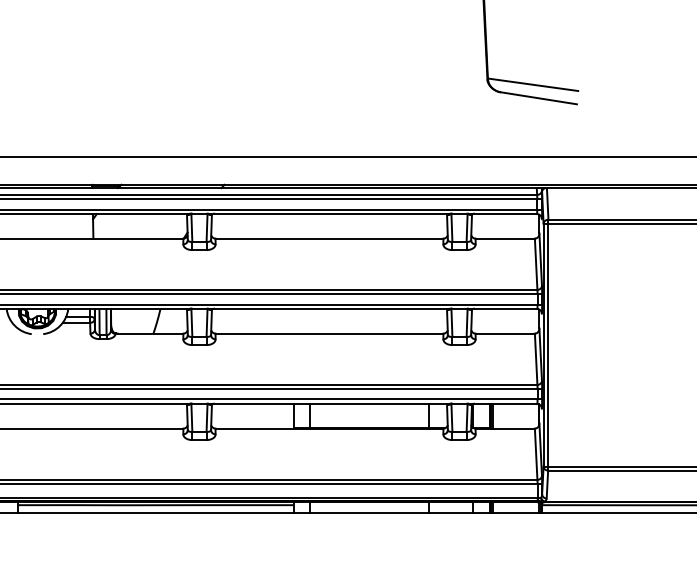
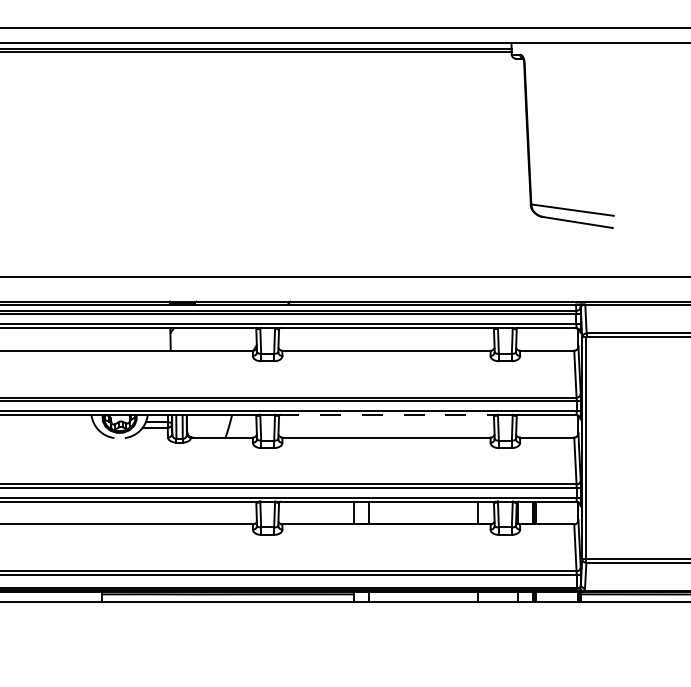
line: (330, 309) -> (387, 415), solid -> dashed

